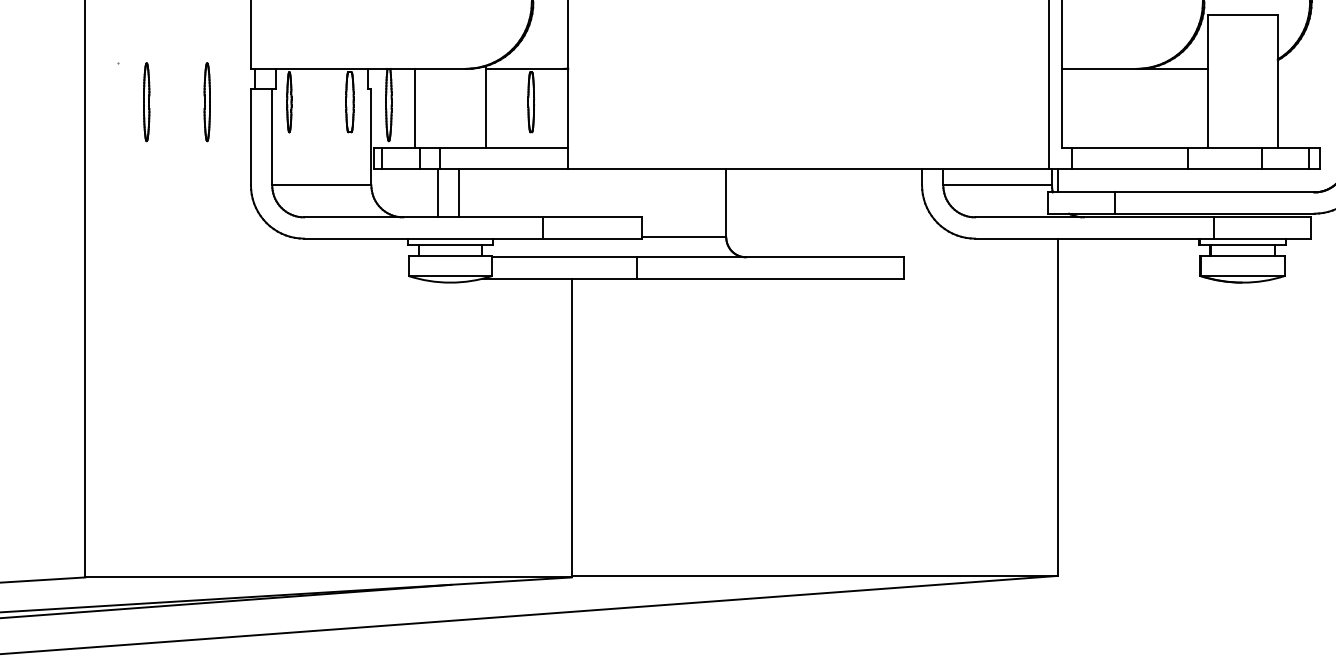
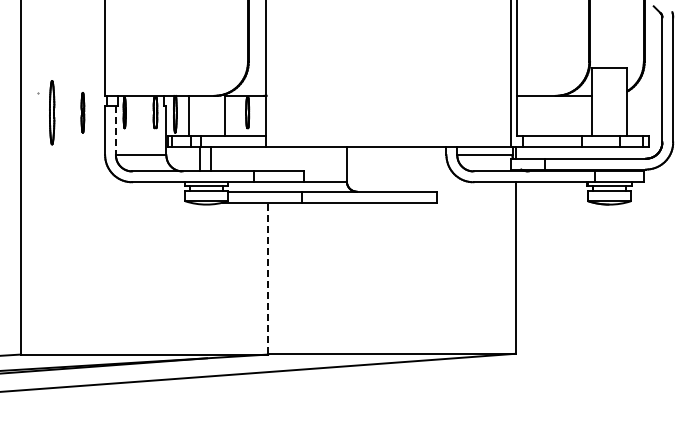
part: (145, 101) -> (51, 112), size x1.6
line: (271, 136) -> (115, 130), solid -> dashed
line: (572, 427) -> (268, 278), solid -> dashed

